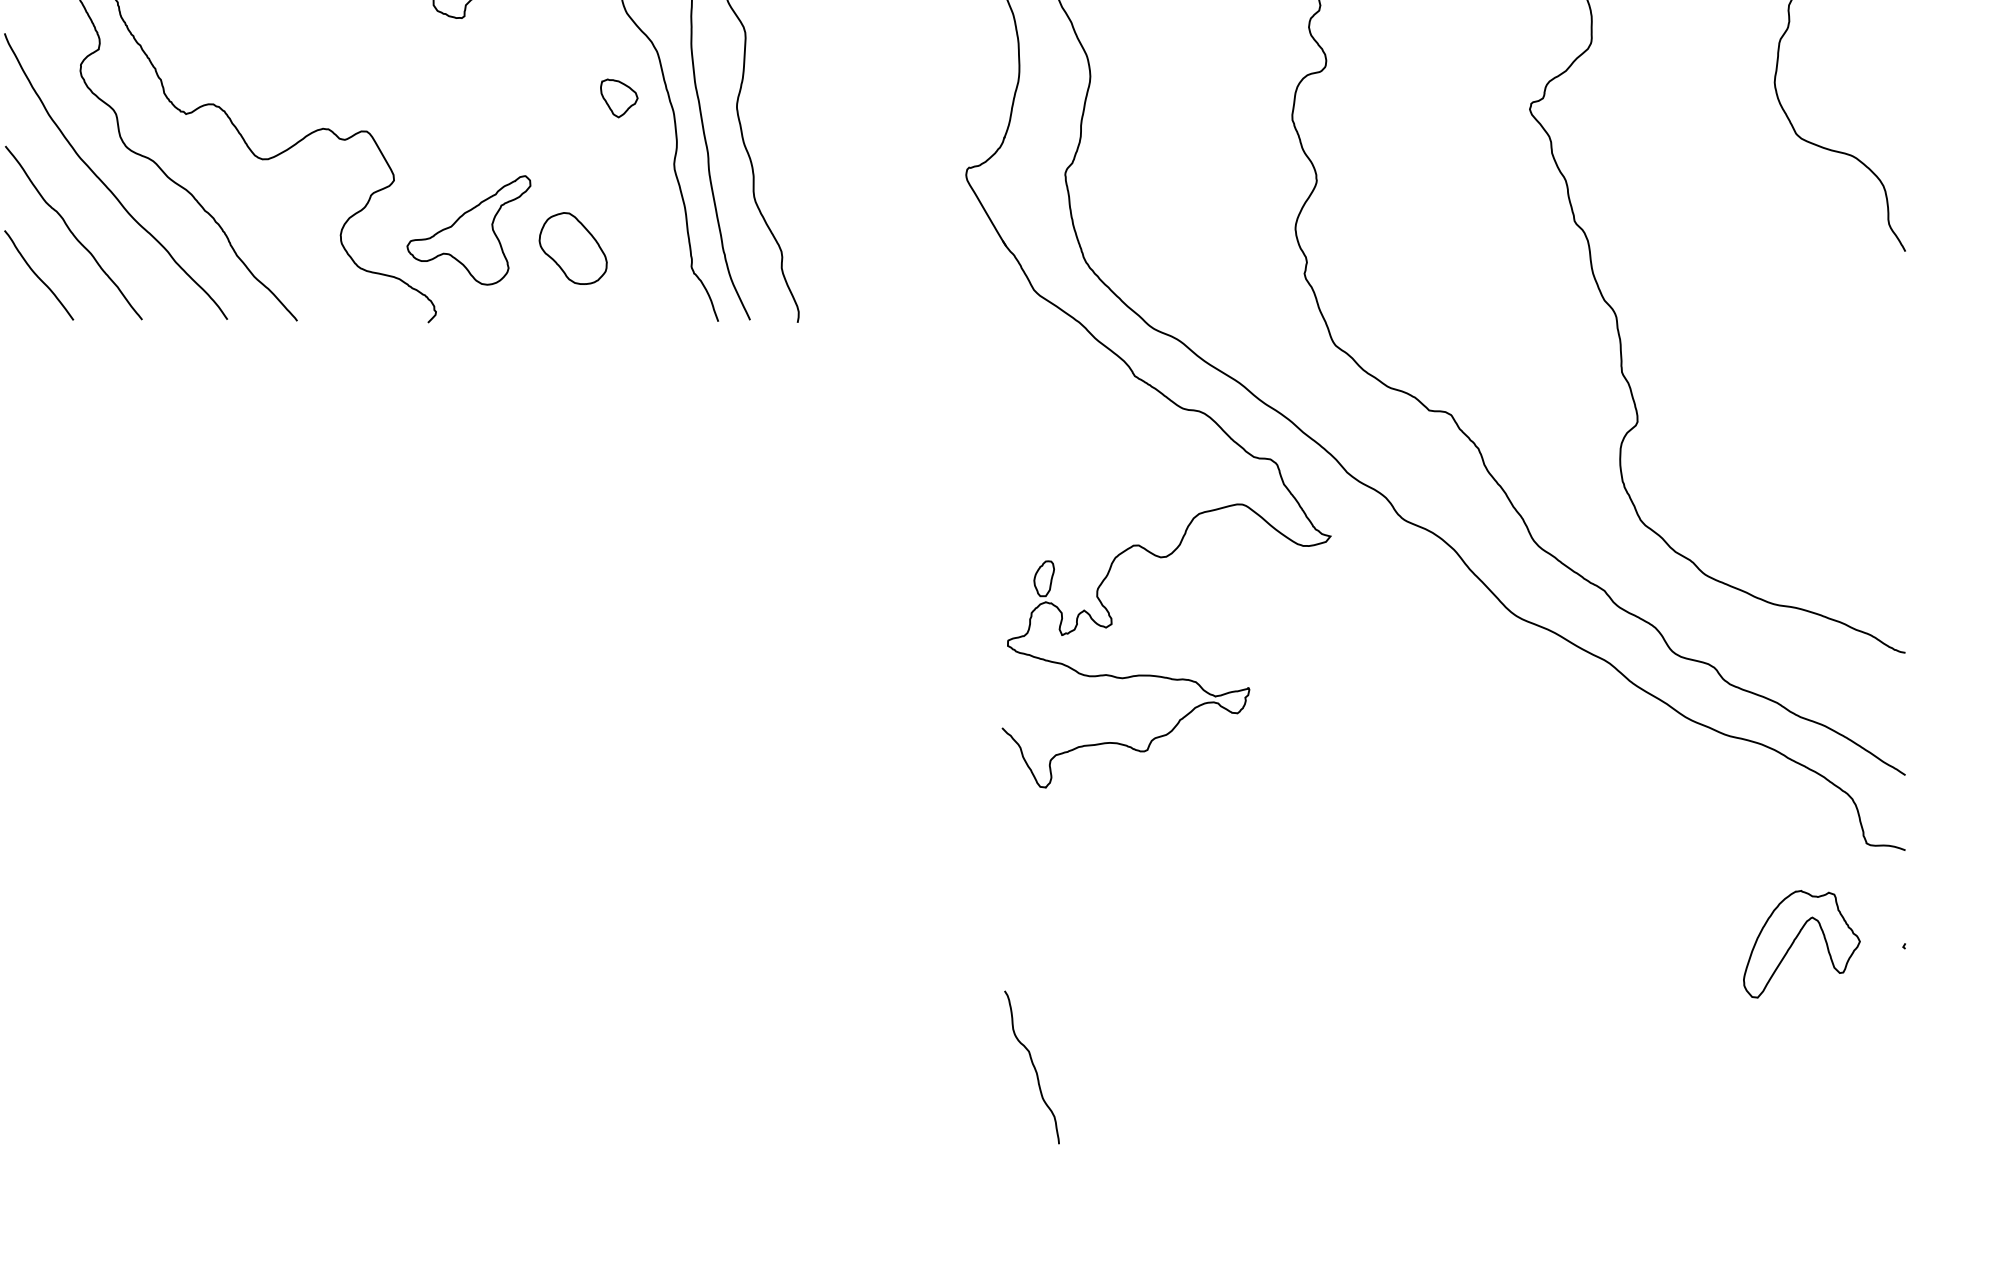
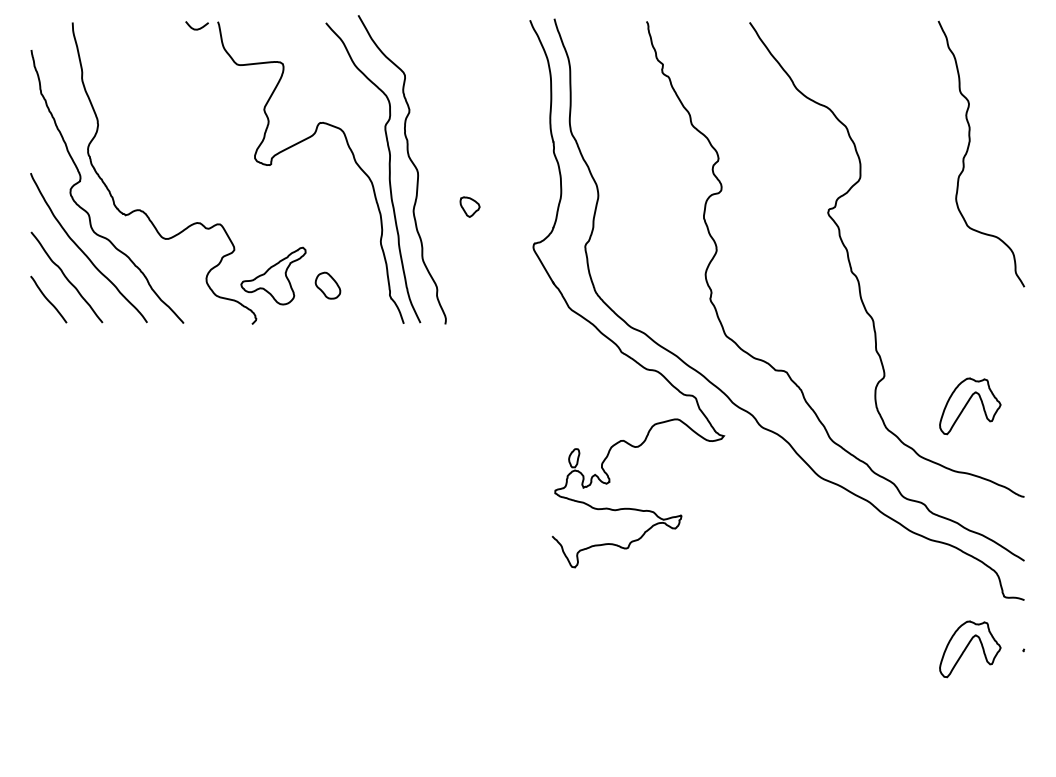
part: (618, 97) -> (469, 206), moved
part: (572, 248) -> (327, 285), size x0.7
part: (1802, 479) -> (970, 406), added
curve: (1031, 1065) -> (567, 712), removed

